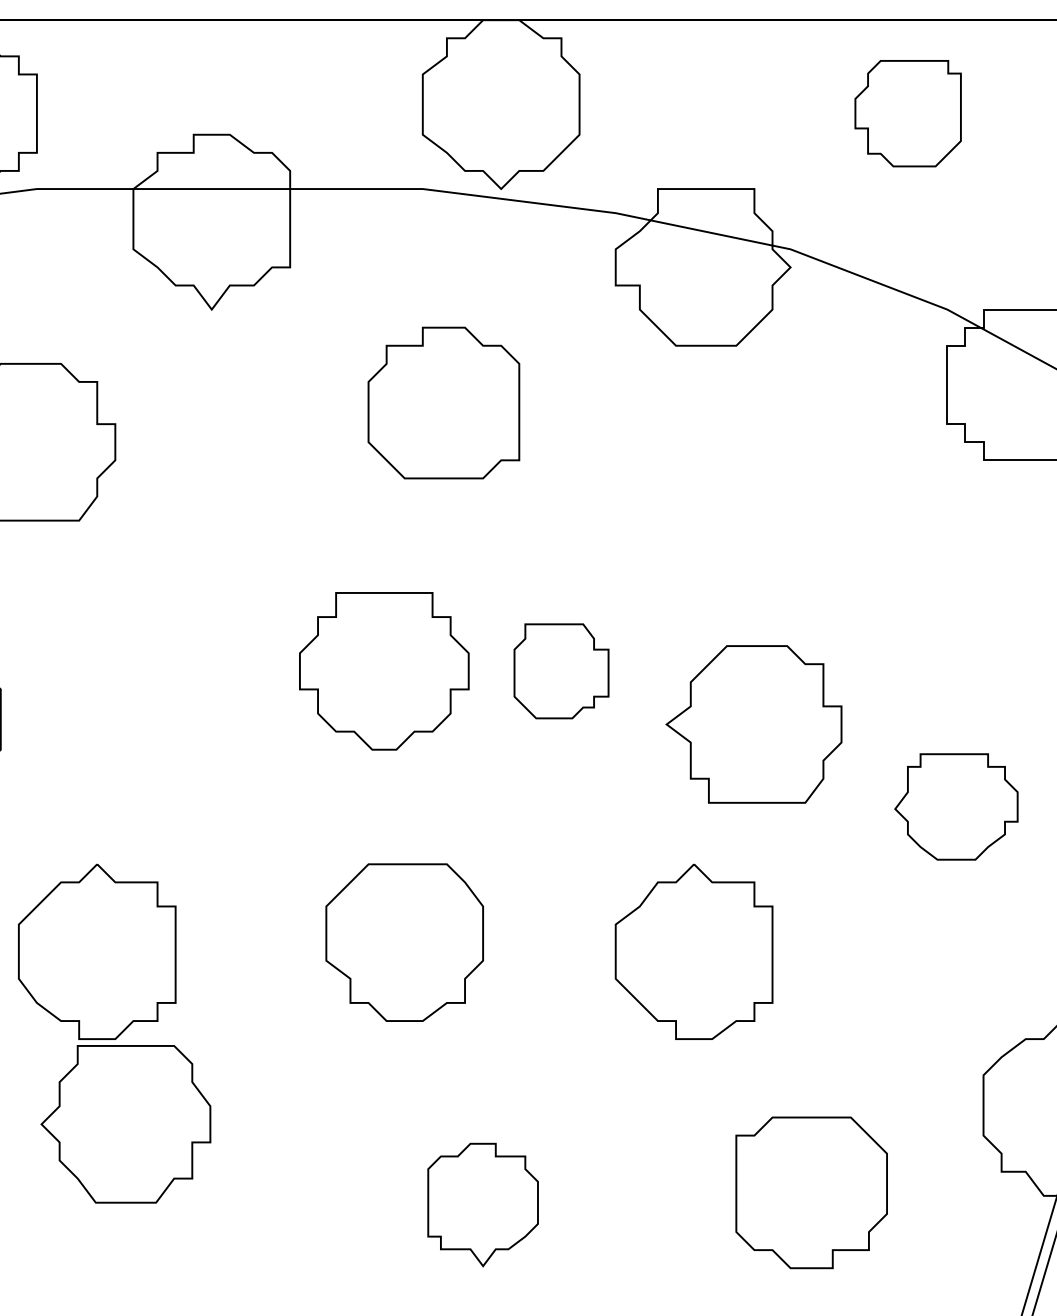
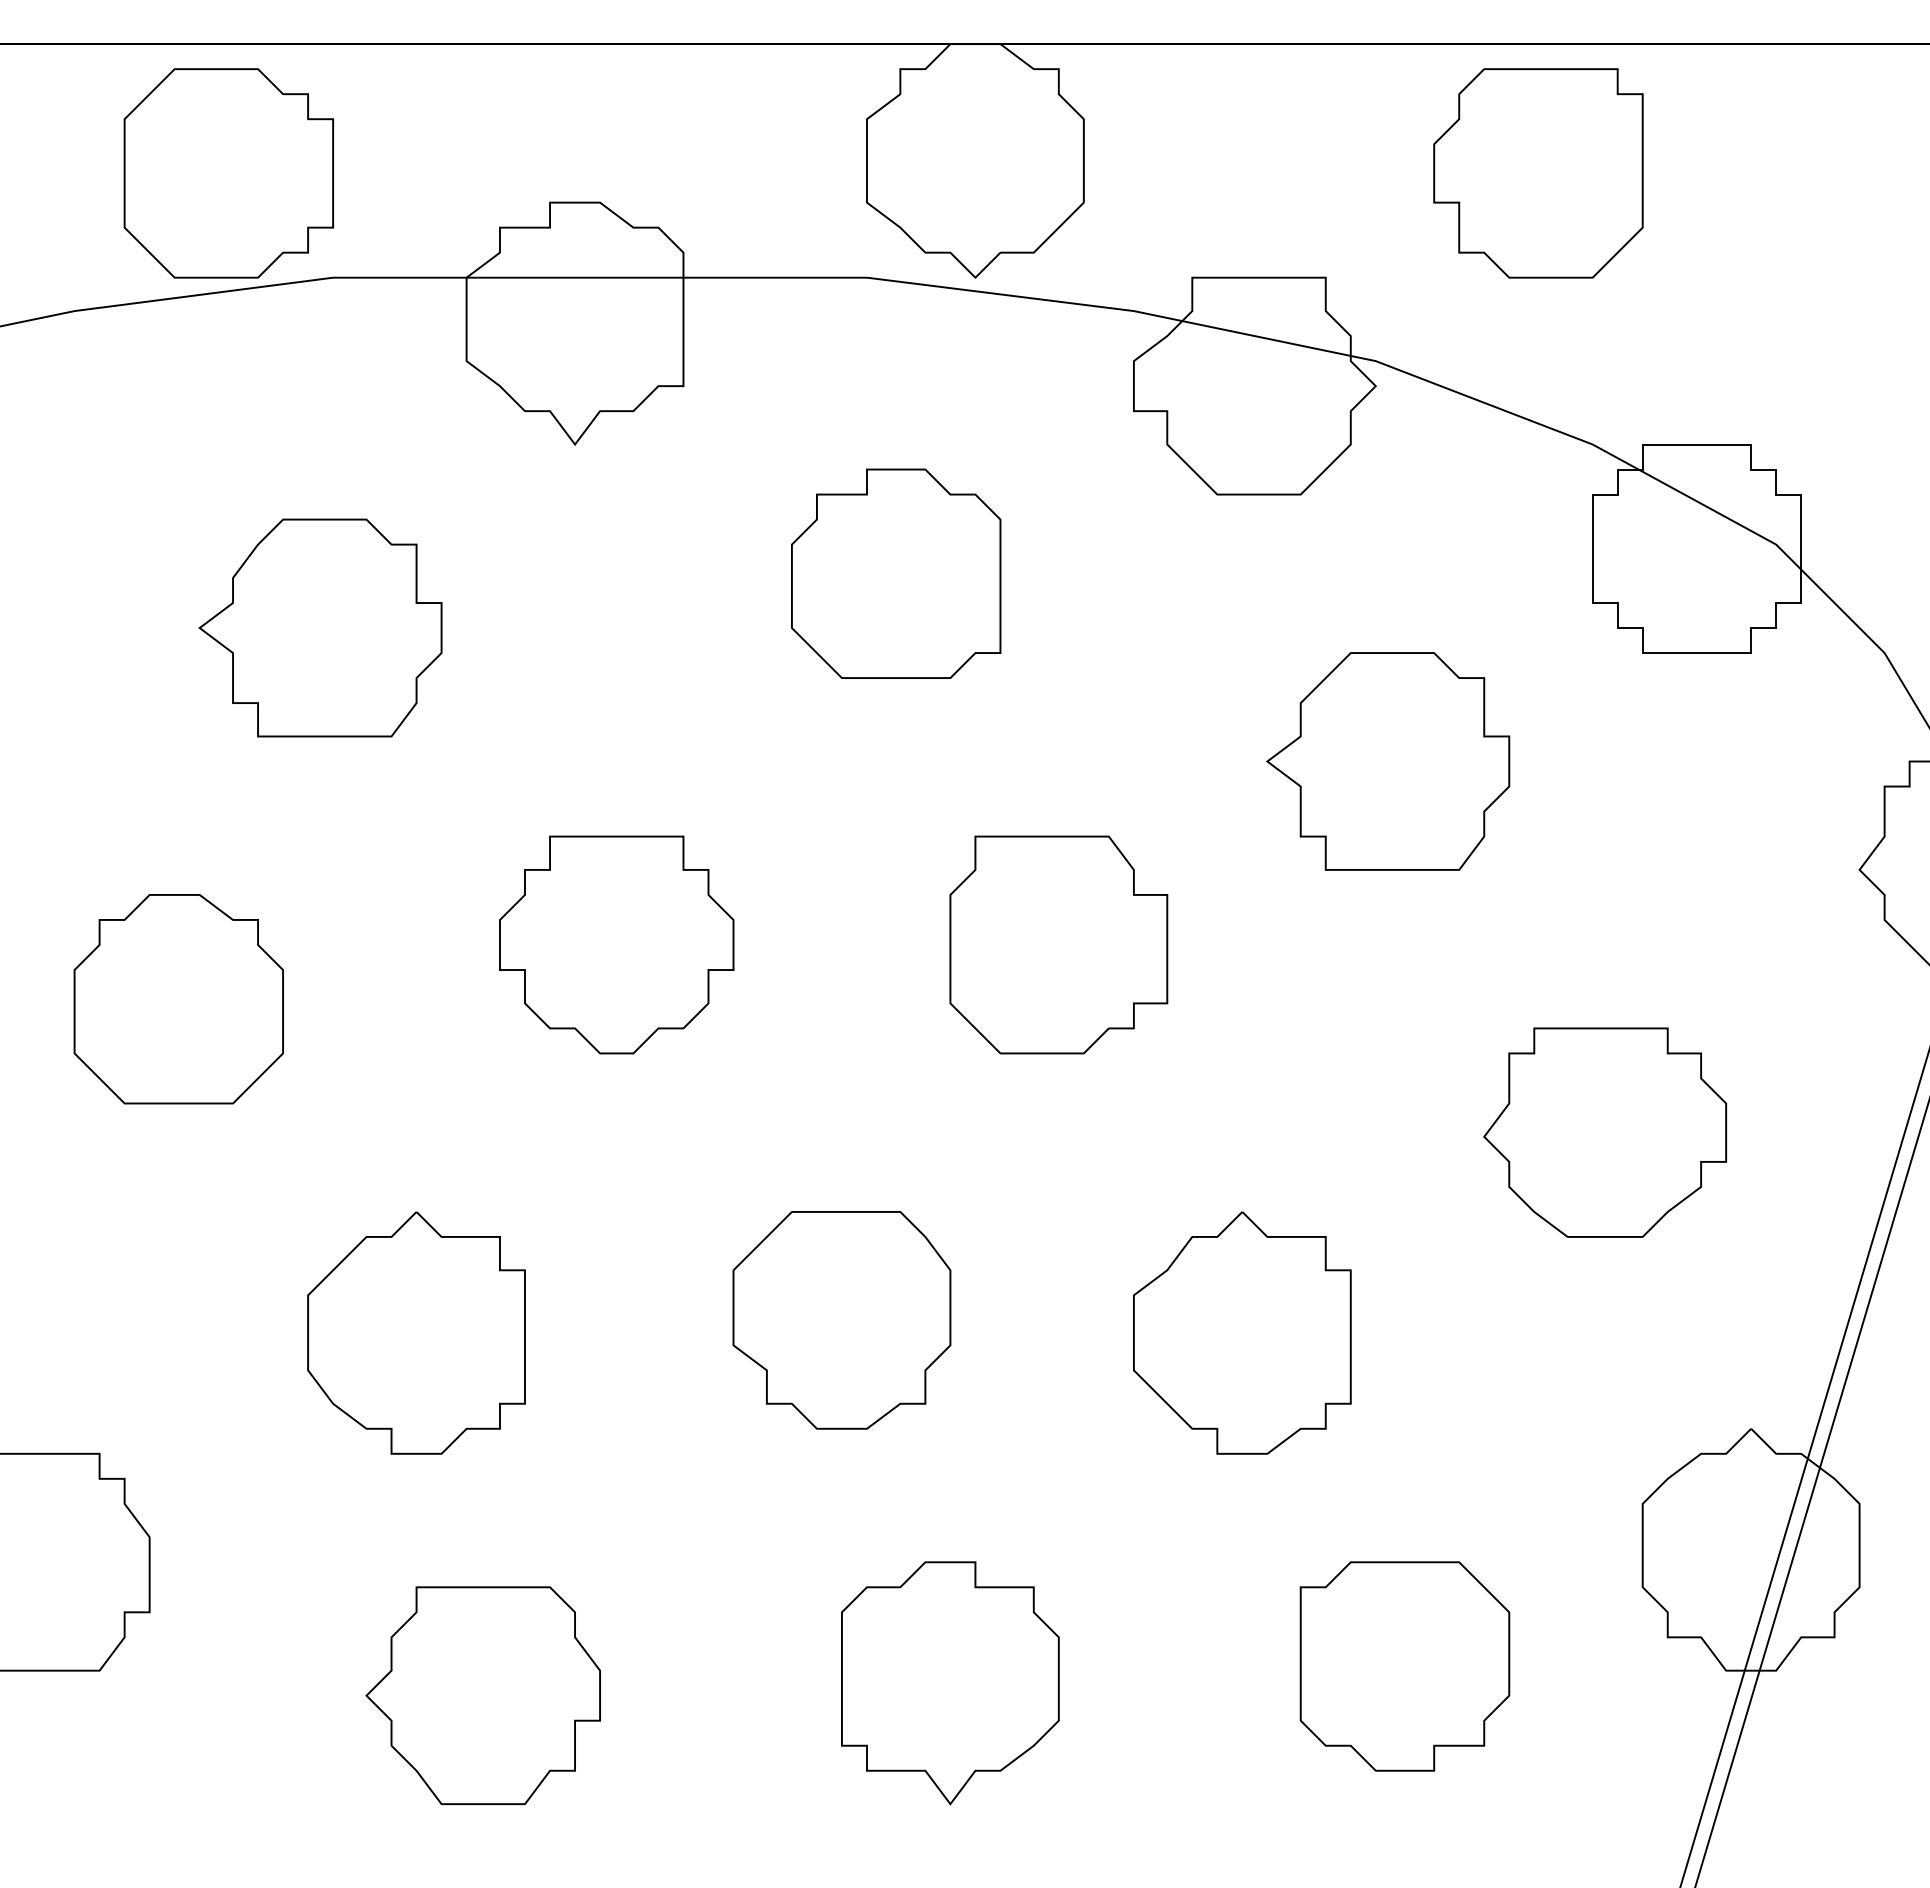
part: (908, 113) -> (1538, 173), size x1.43
part: (384, 670) -> (616, 944), moved
part: (561, 670) -> (1058, 944), size x1.67
part: (754, 724) -> (1388, 761), moved
part: (956, 806) -> (1605, 1132), size x1.43
part: (125, 1124) -> (482, 1695), moved
part: (483, 1205) -> (950, 1683), size x1.43

